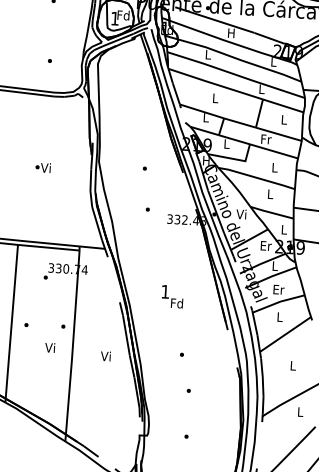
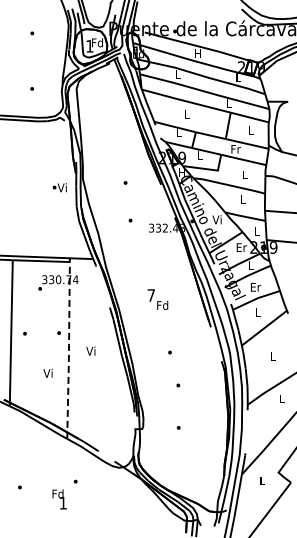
text: (42, 167) -> (59, 187), moved
text: (164, 291) -> (150, 295), 1 -> 7
text: (49, 346) -> (47, 372), moved
line: (72, 346) -> (68, 350), solid -> dashed
text: (105, 355) -> (90, 350), moved

